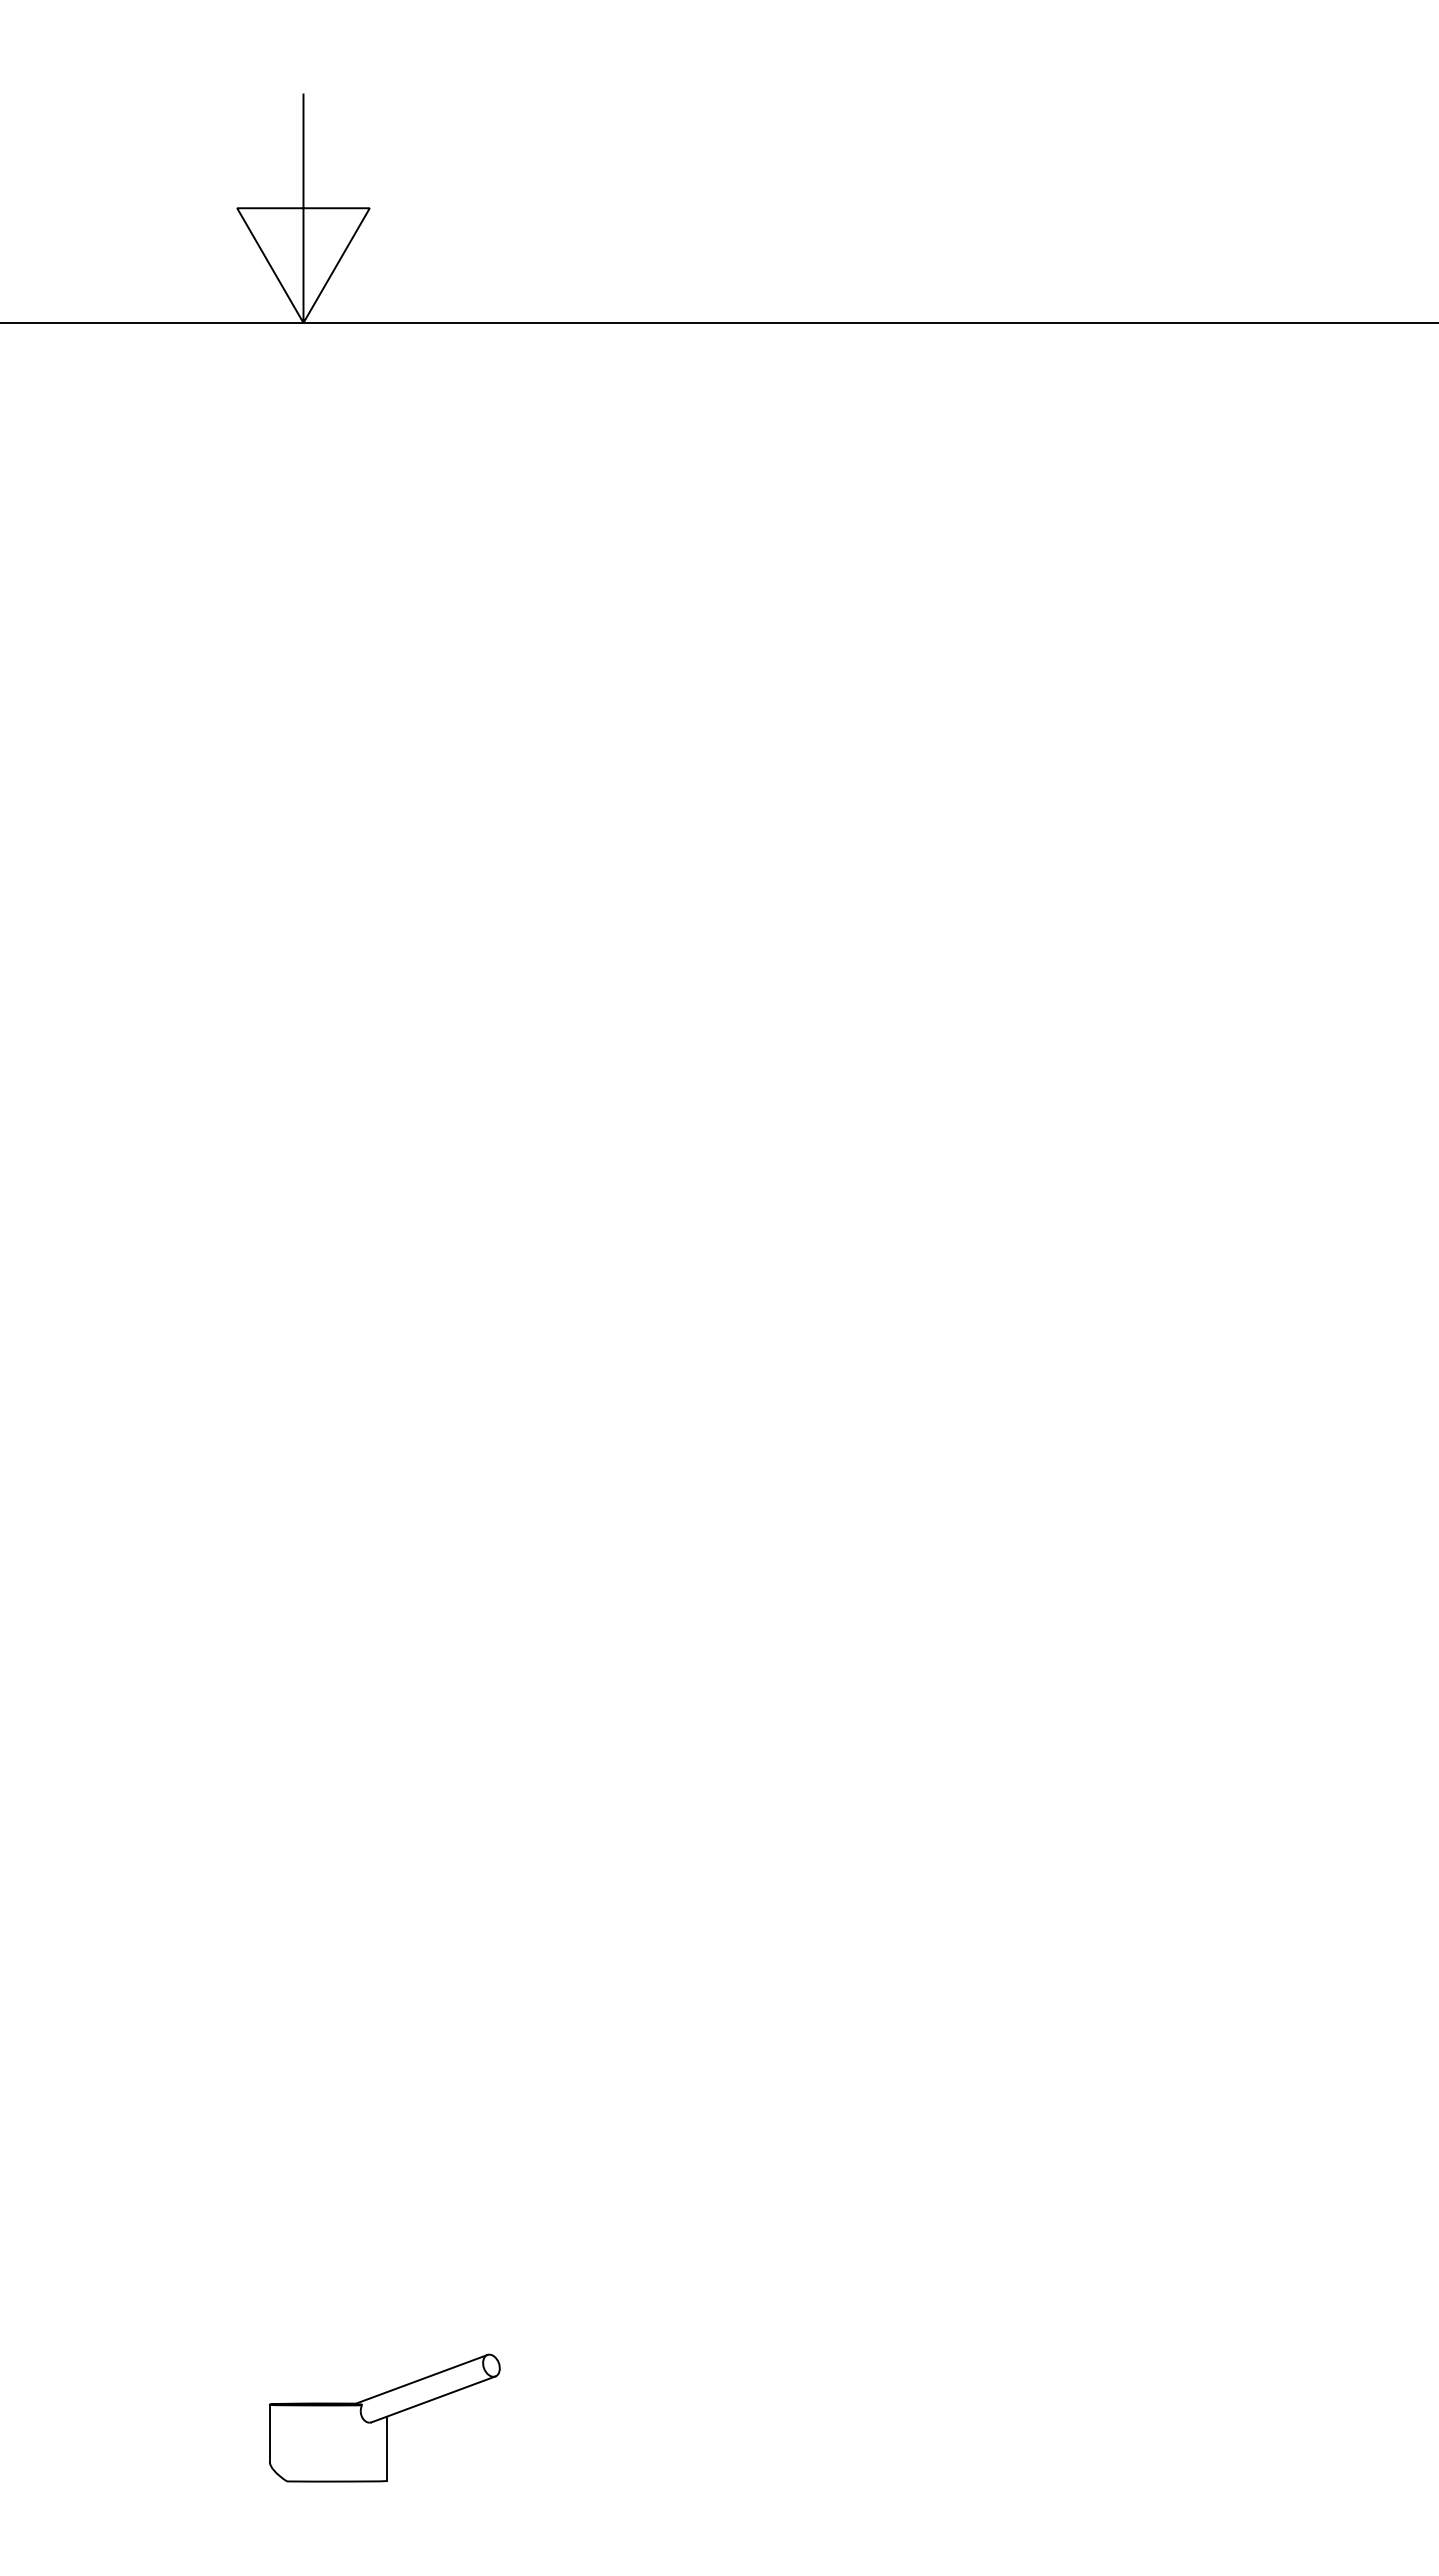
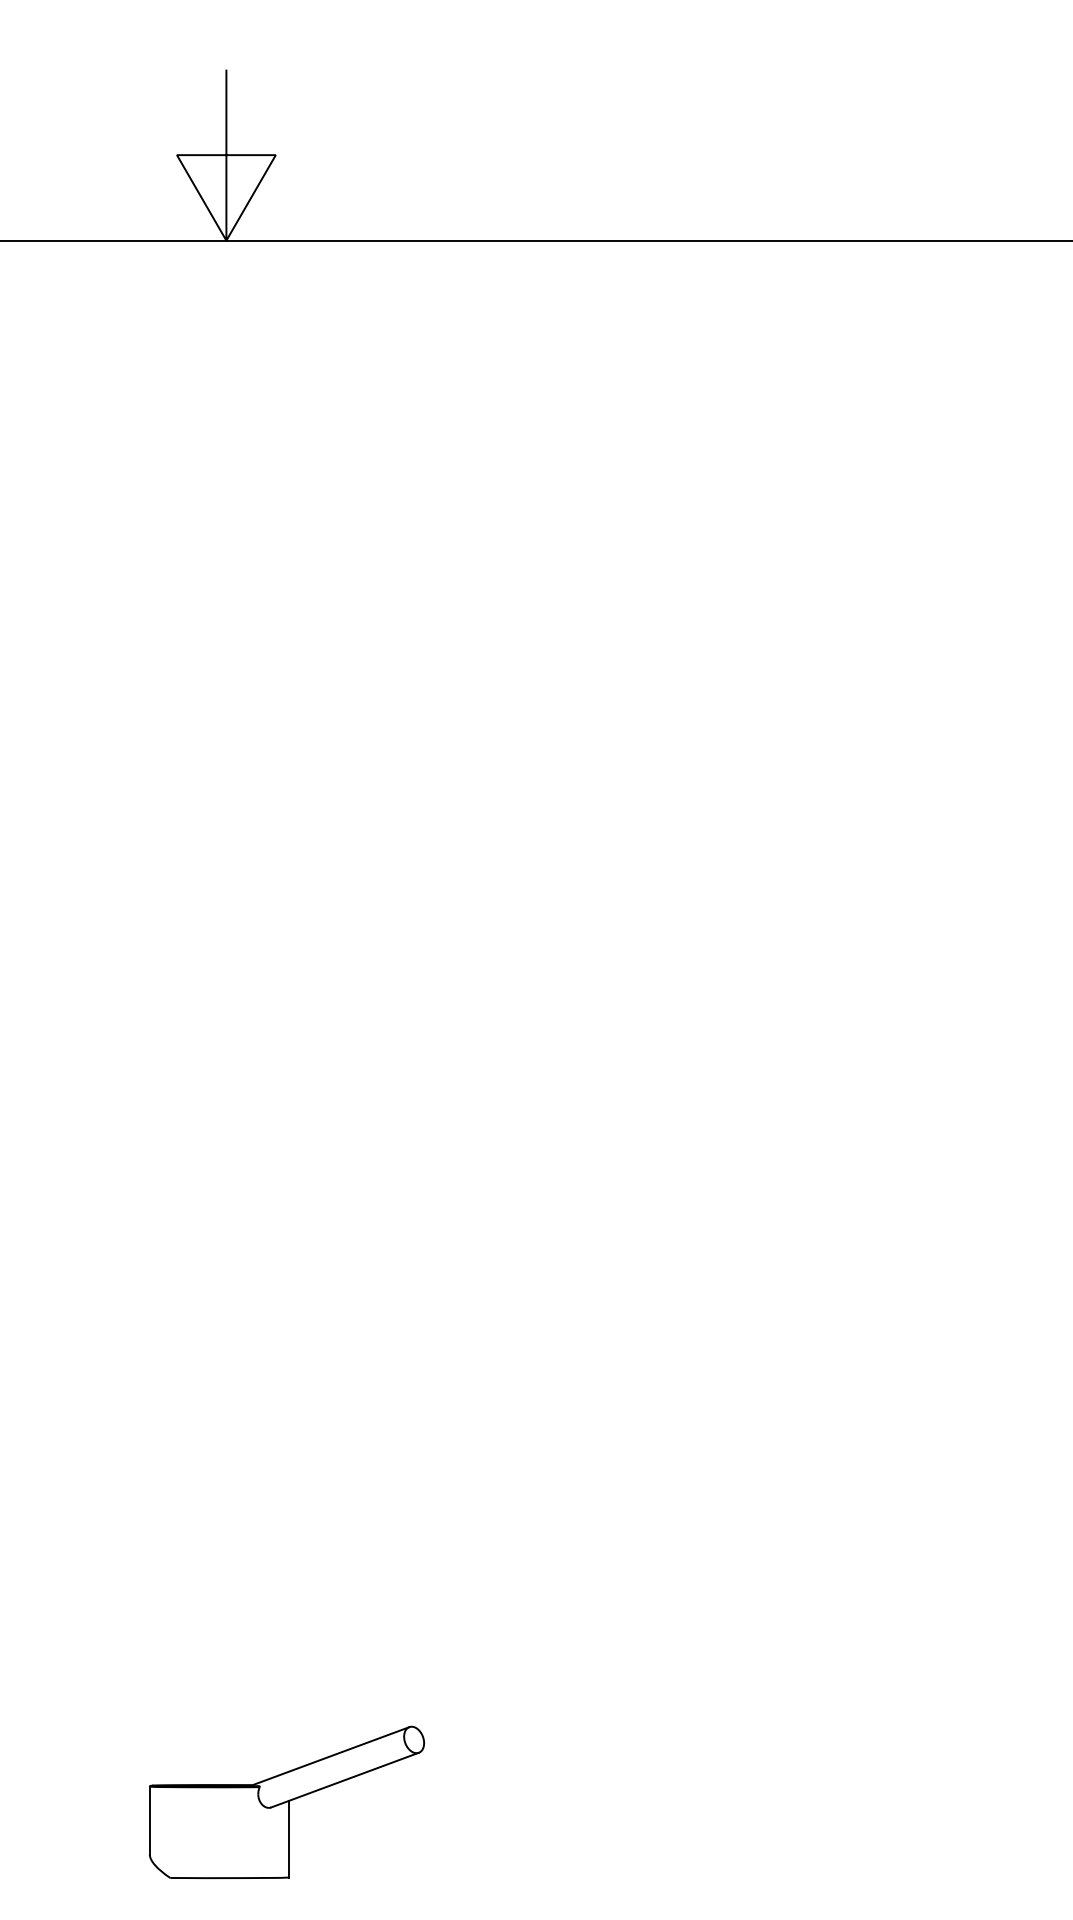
part: (384, 2417) -> (286, 1801), size x1.6

